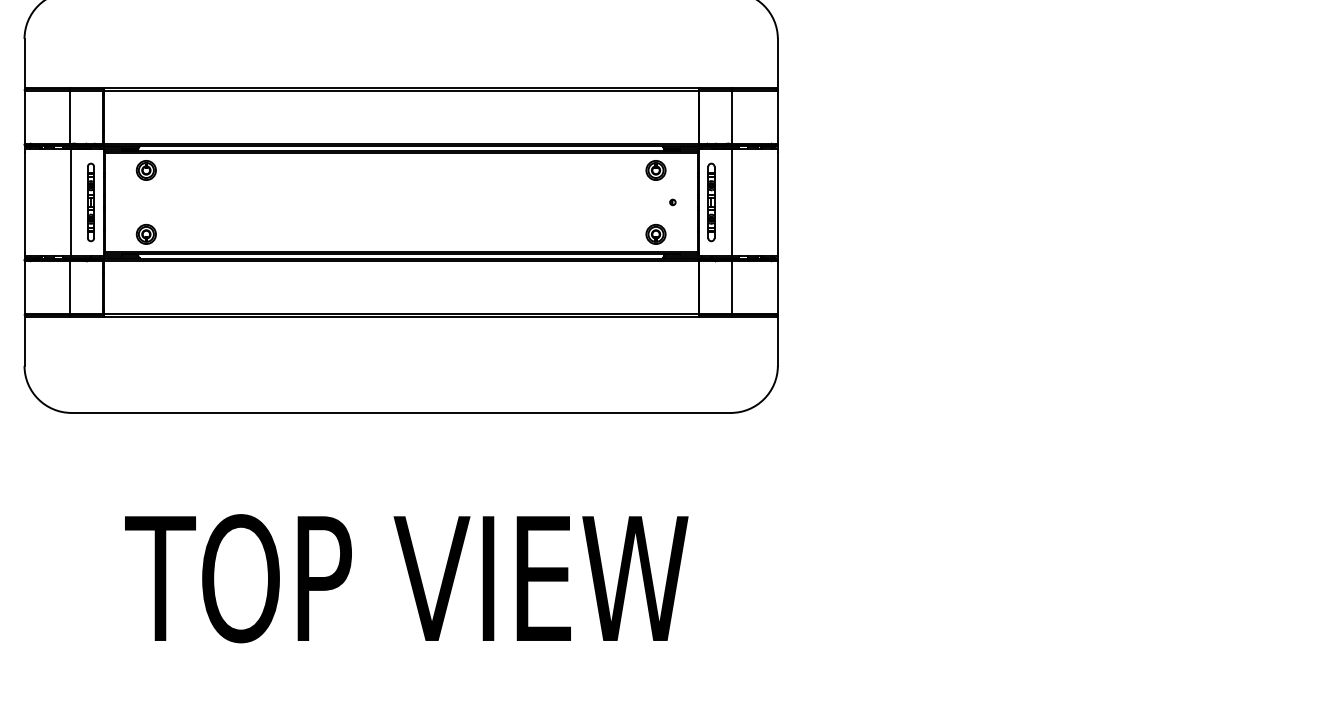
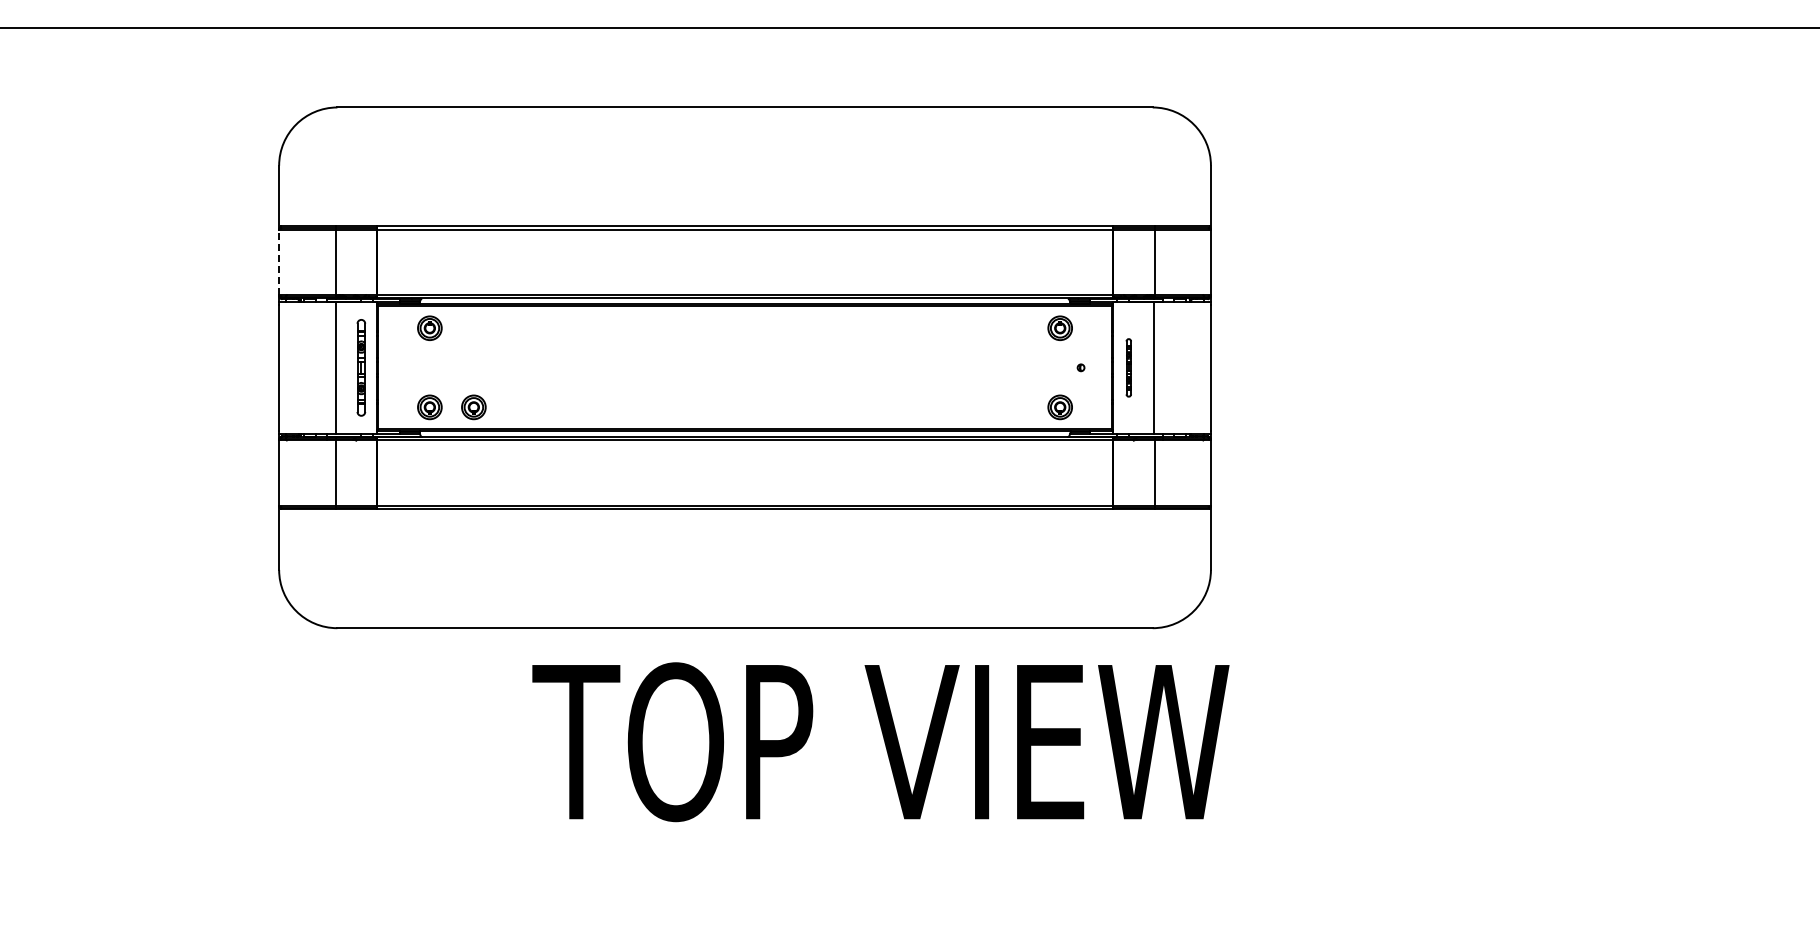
line: (24, 117) -> (279, 262), solid -> dashed
part: (711, 202) -> (1128, 367), size x0.6
part: (181, 234) -> (473, 407), added
text: (406, 578) -> (880, 742), moved

